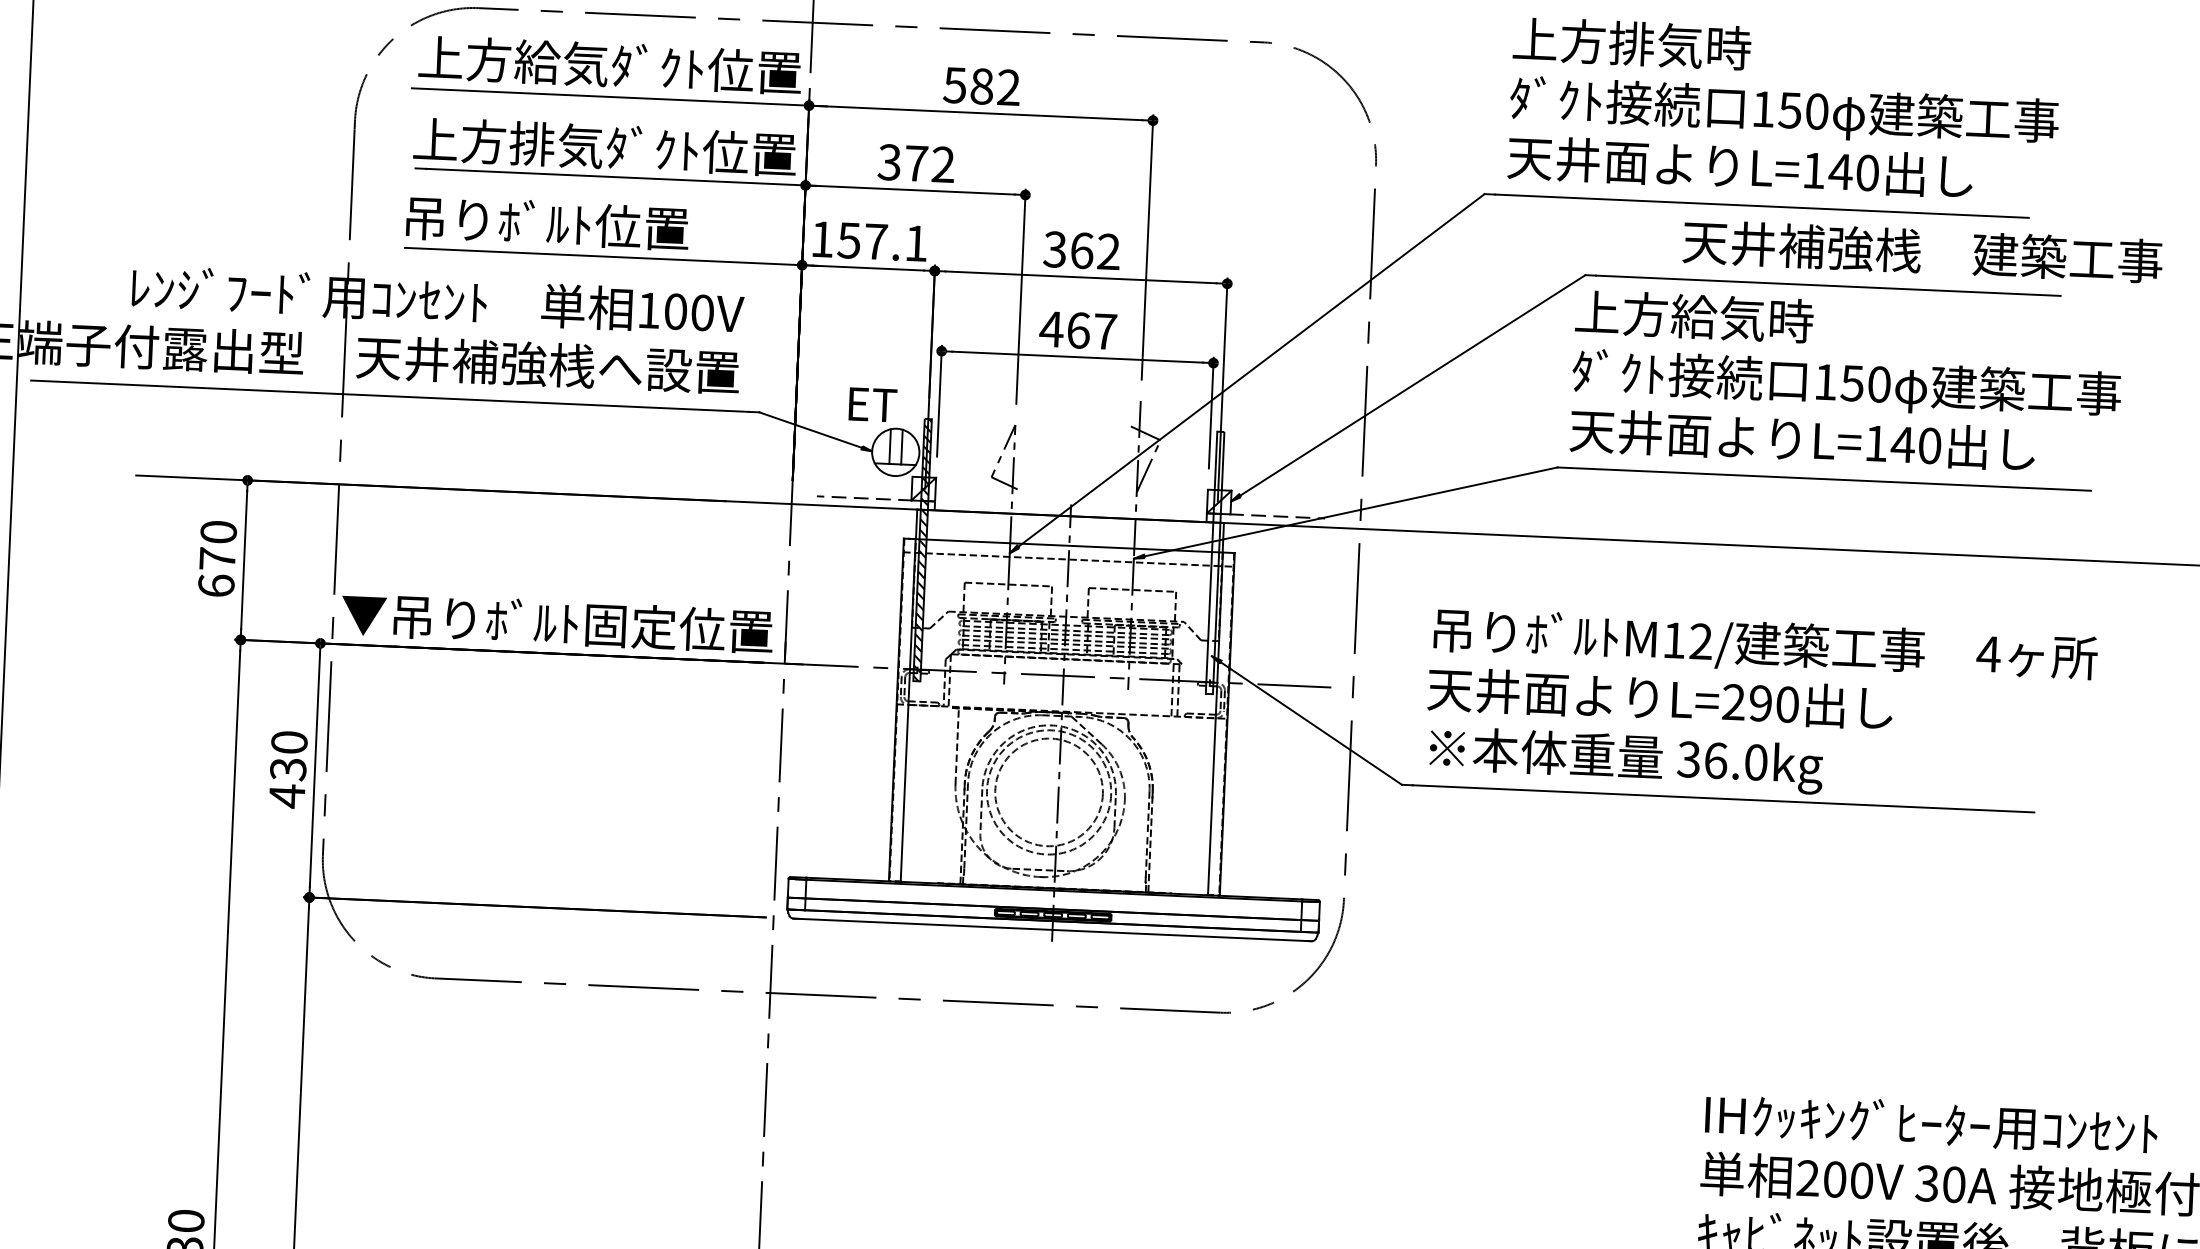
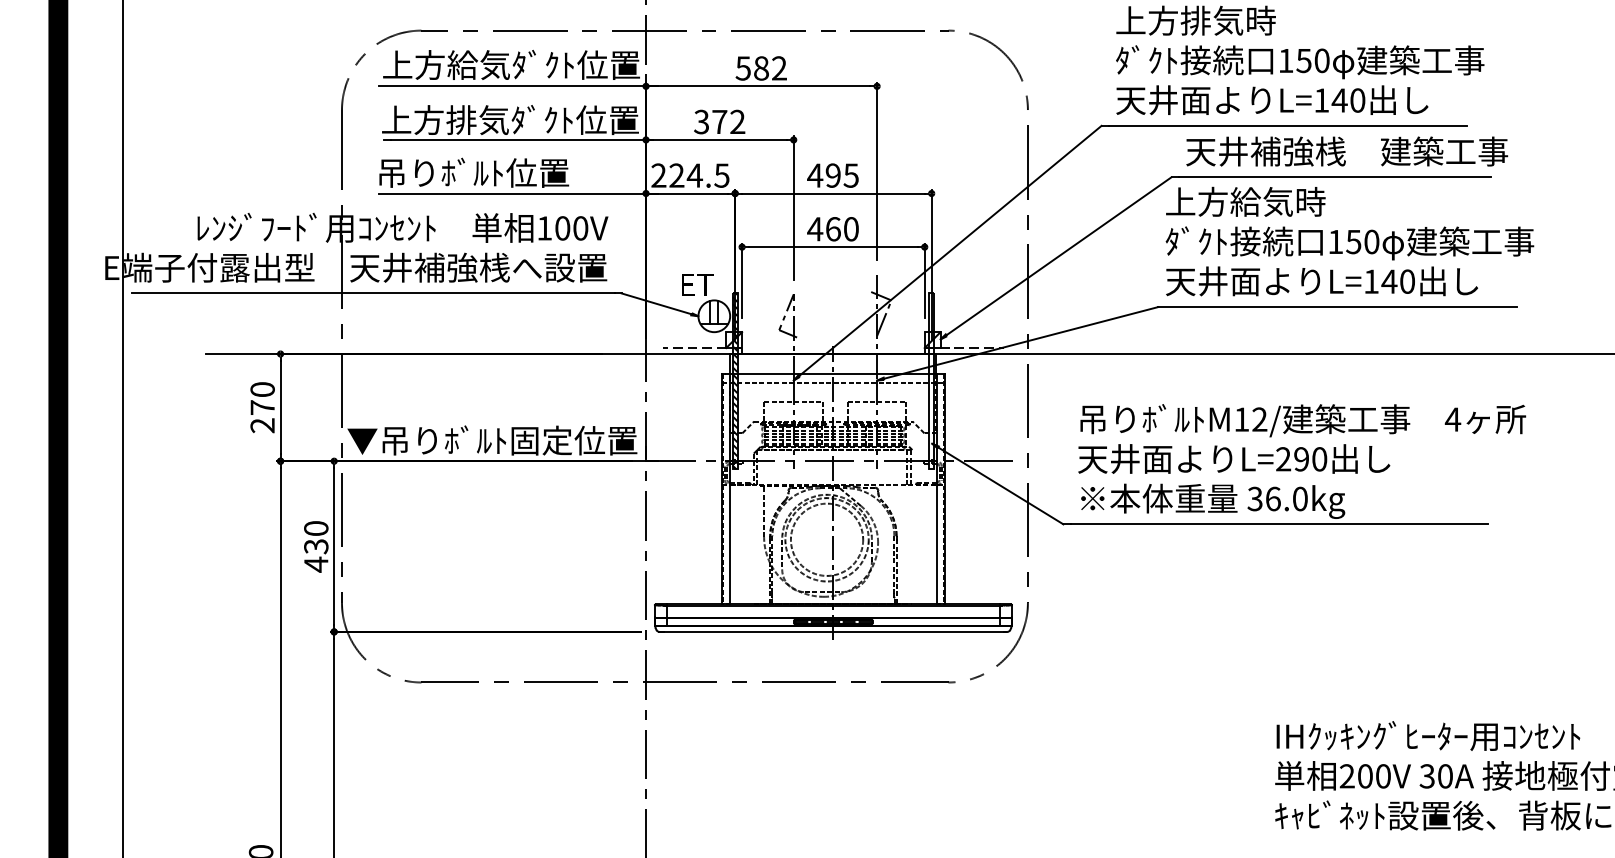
text: (869, 241) -> (690, 175), 157.1 -> 224.5
text: (1080, 250) -> (832, 175), 362 -> 495
text: (1923, 251) -> (1347, 151), moved
text: (1105, 332) -> (851, 229), 467 -> 460
text: (216, 585) -> (262, 425), 670 -> 270

